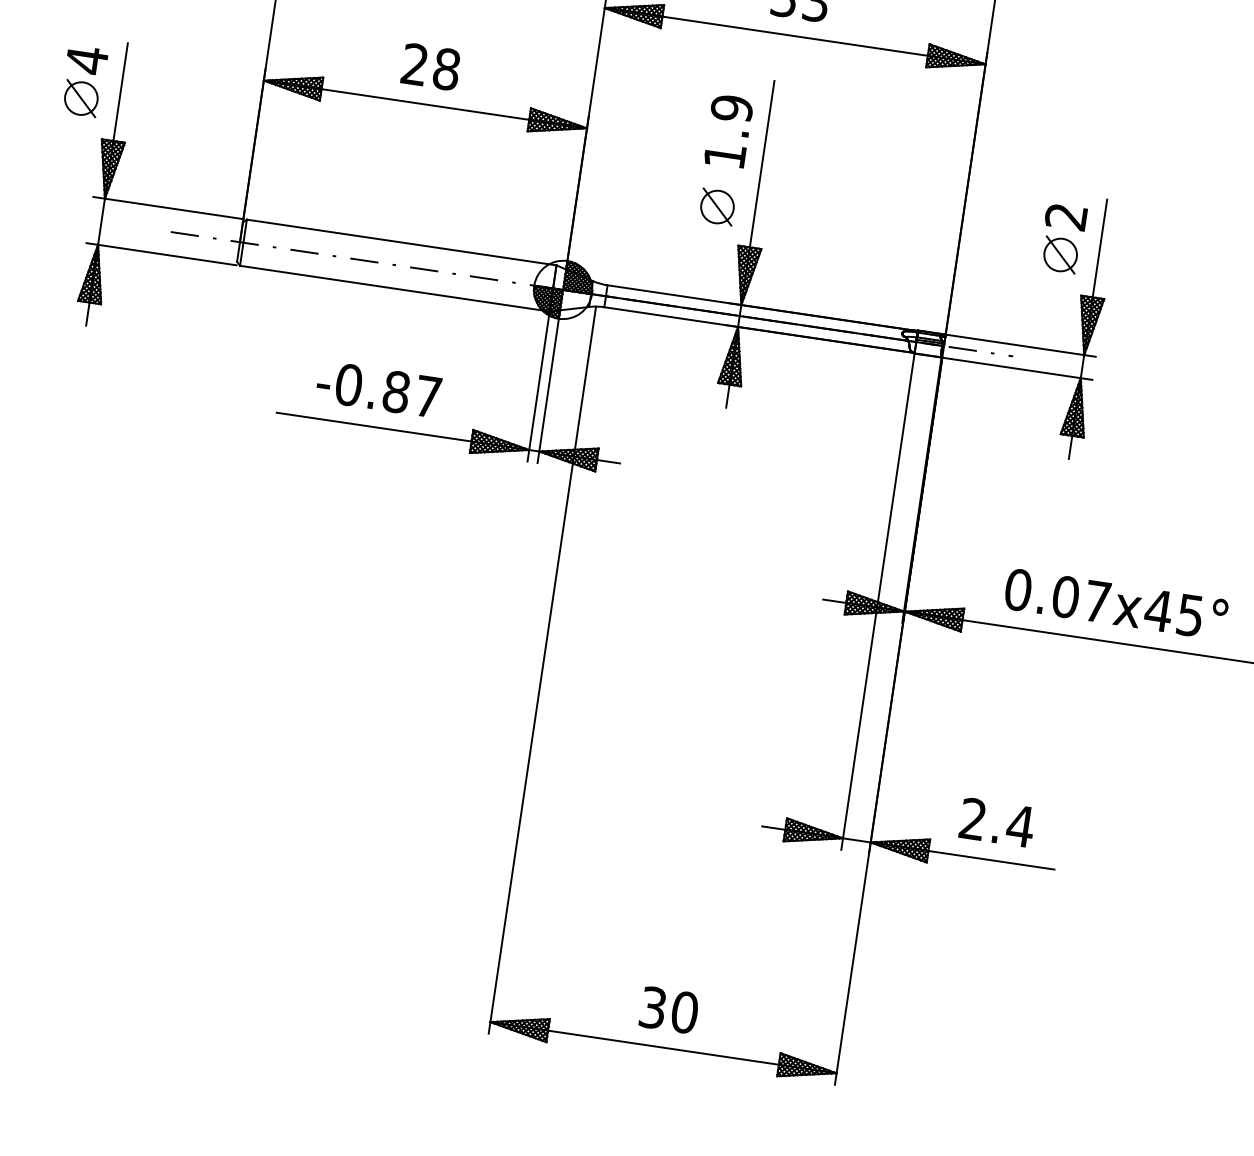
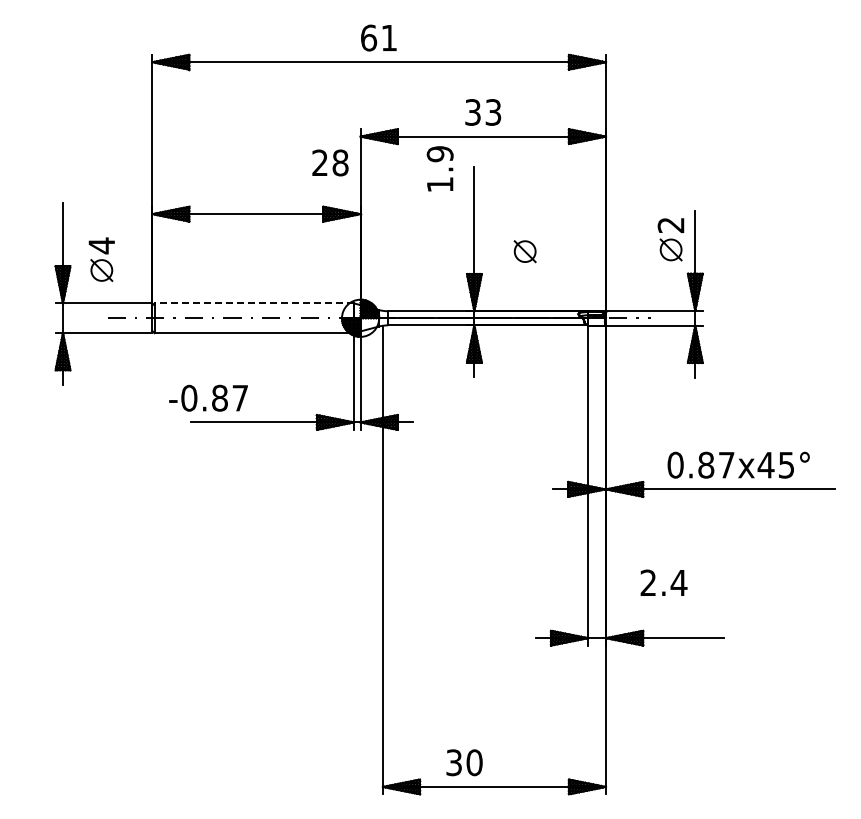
text: (431, 66) -> (330, 162), moved
part: (83, 81) -> (101, 259), moved
text: (727, 130) -> (439, 168), moved
part: (716, 206) -> (524, 251), moved
line: (401, 242) -> (254, 303), solid -> dashed
text: (378, 388) -> (208, 397), moved
text: (1066, 597) -> (706, 465), 0.07x45° -> 0.87x45°
text: (996, 821) -> (663, 582), moved
text: (669, 1009) -> (464, 762), moved

